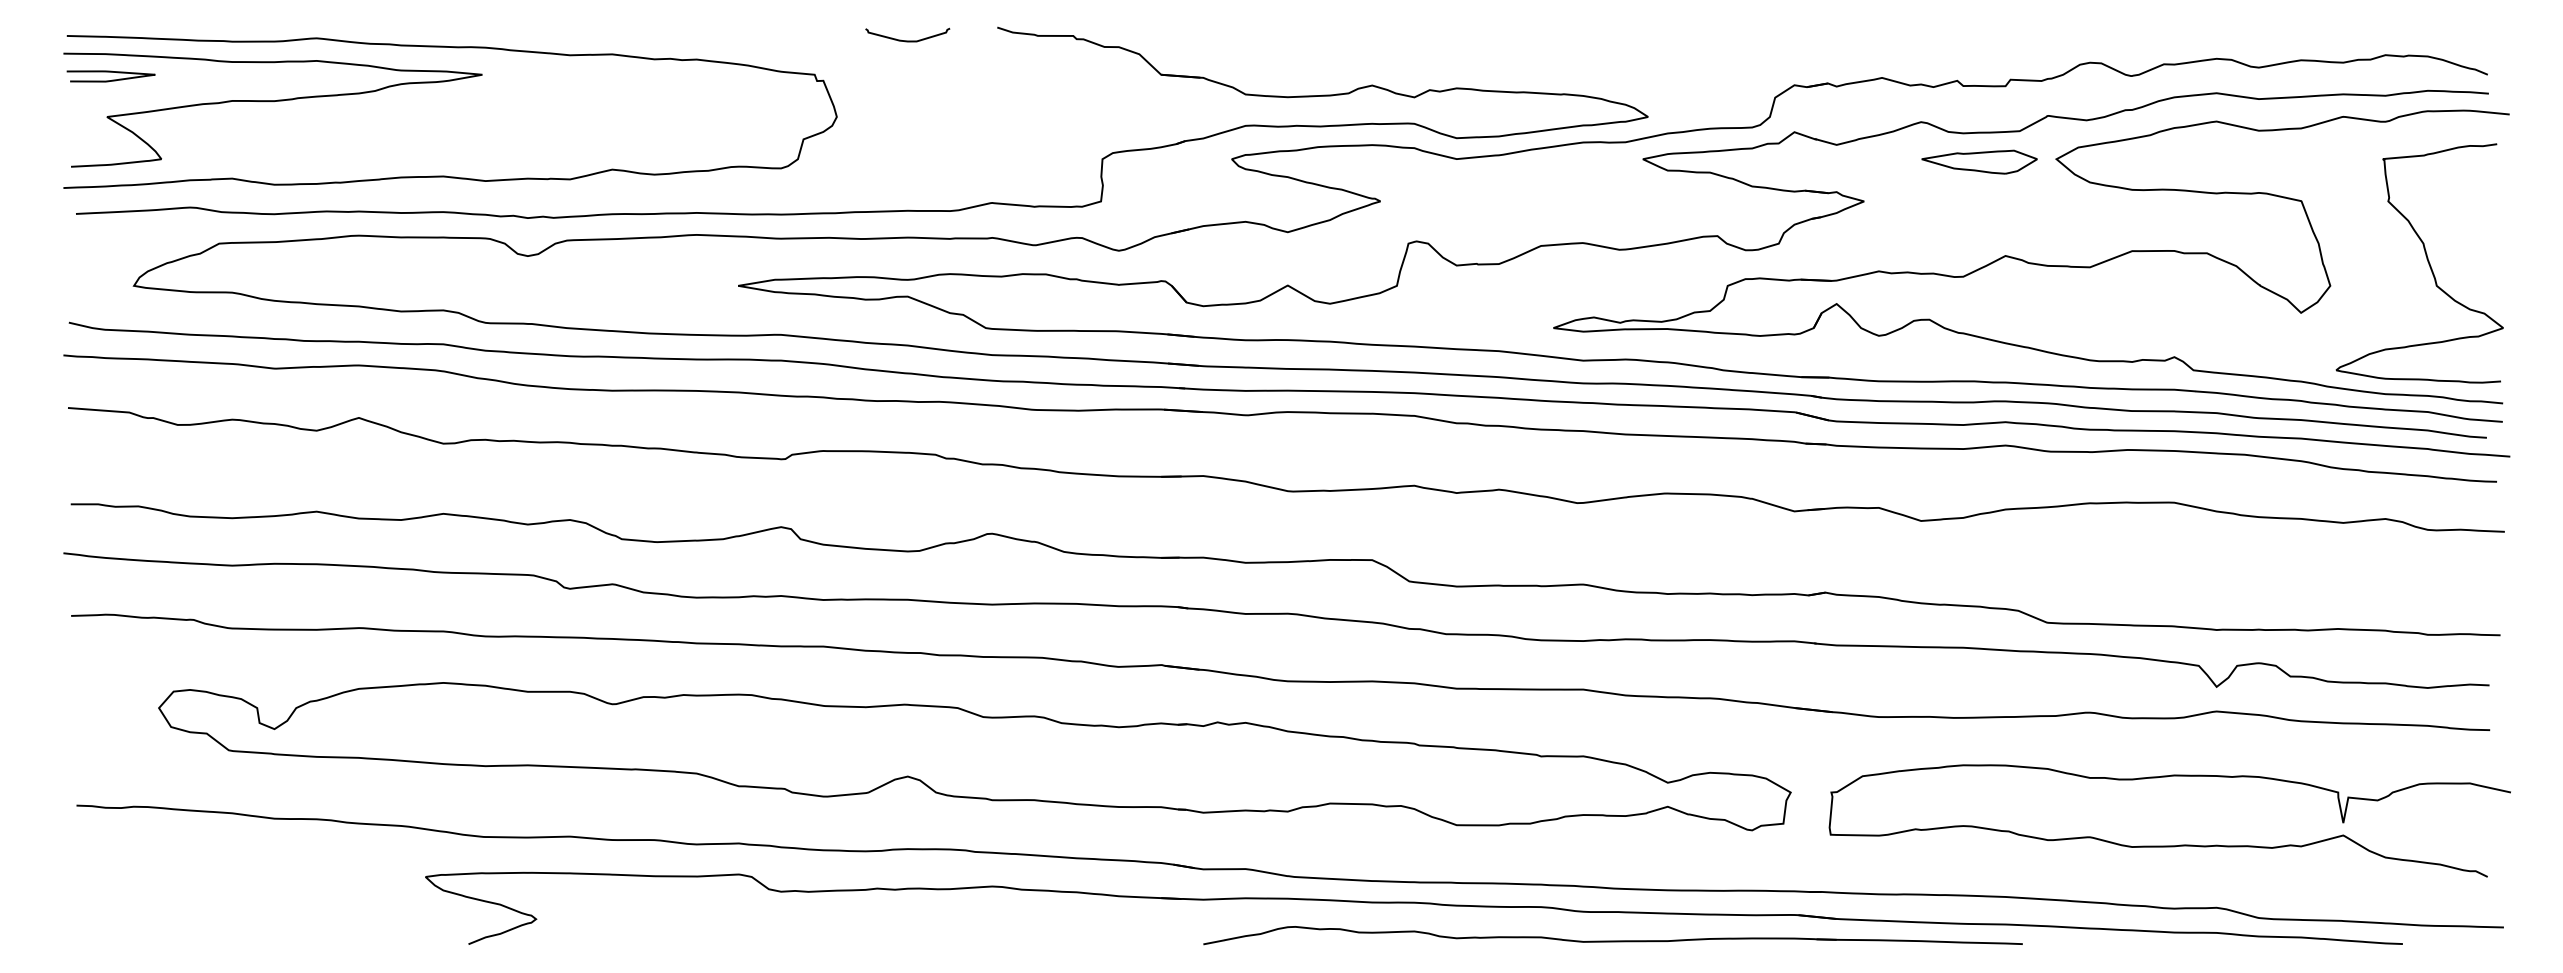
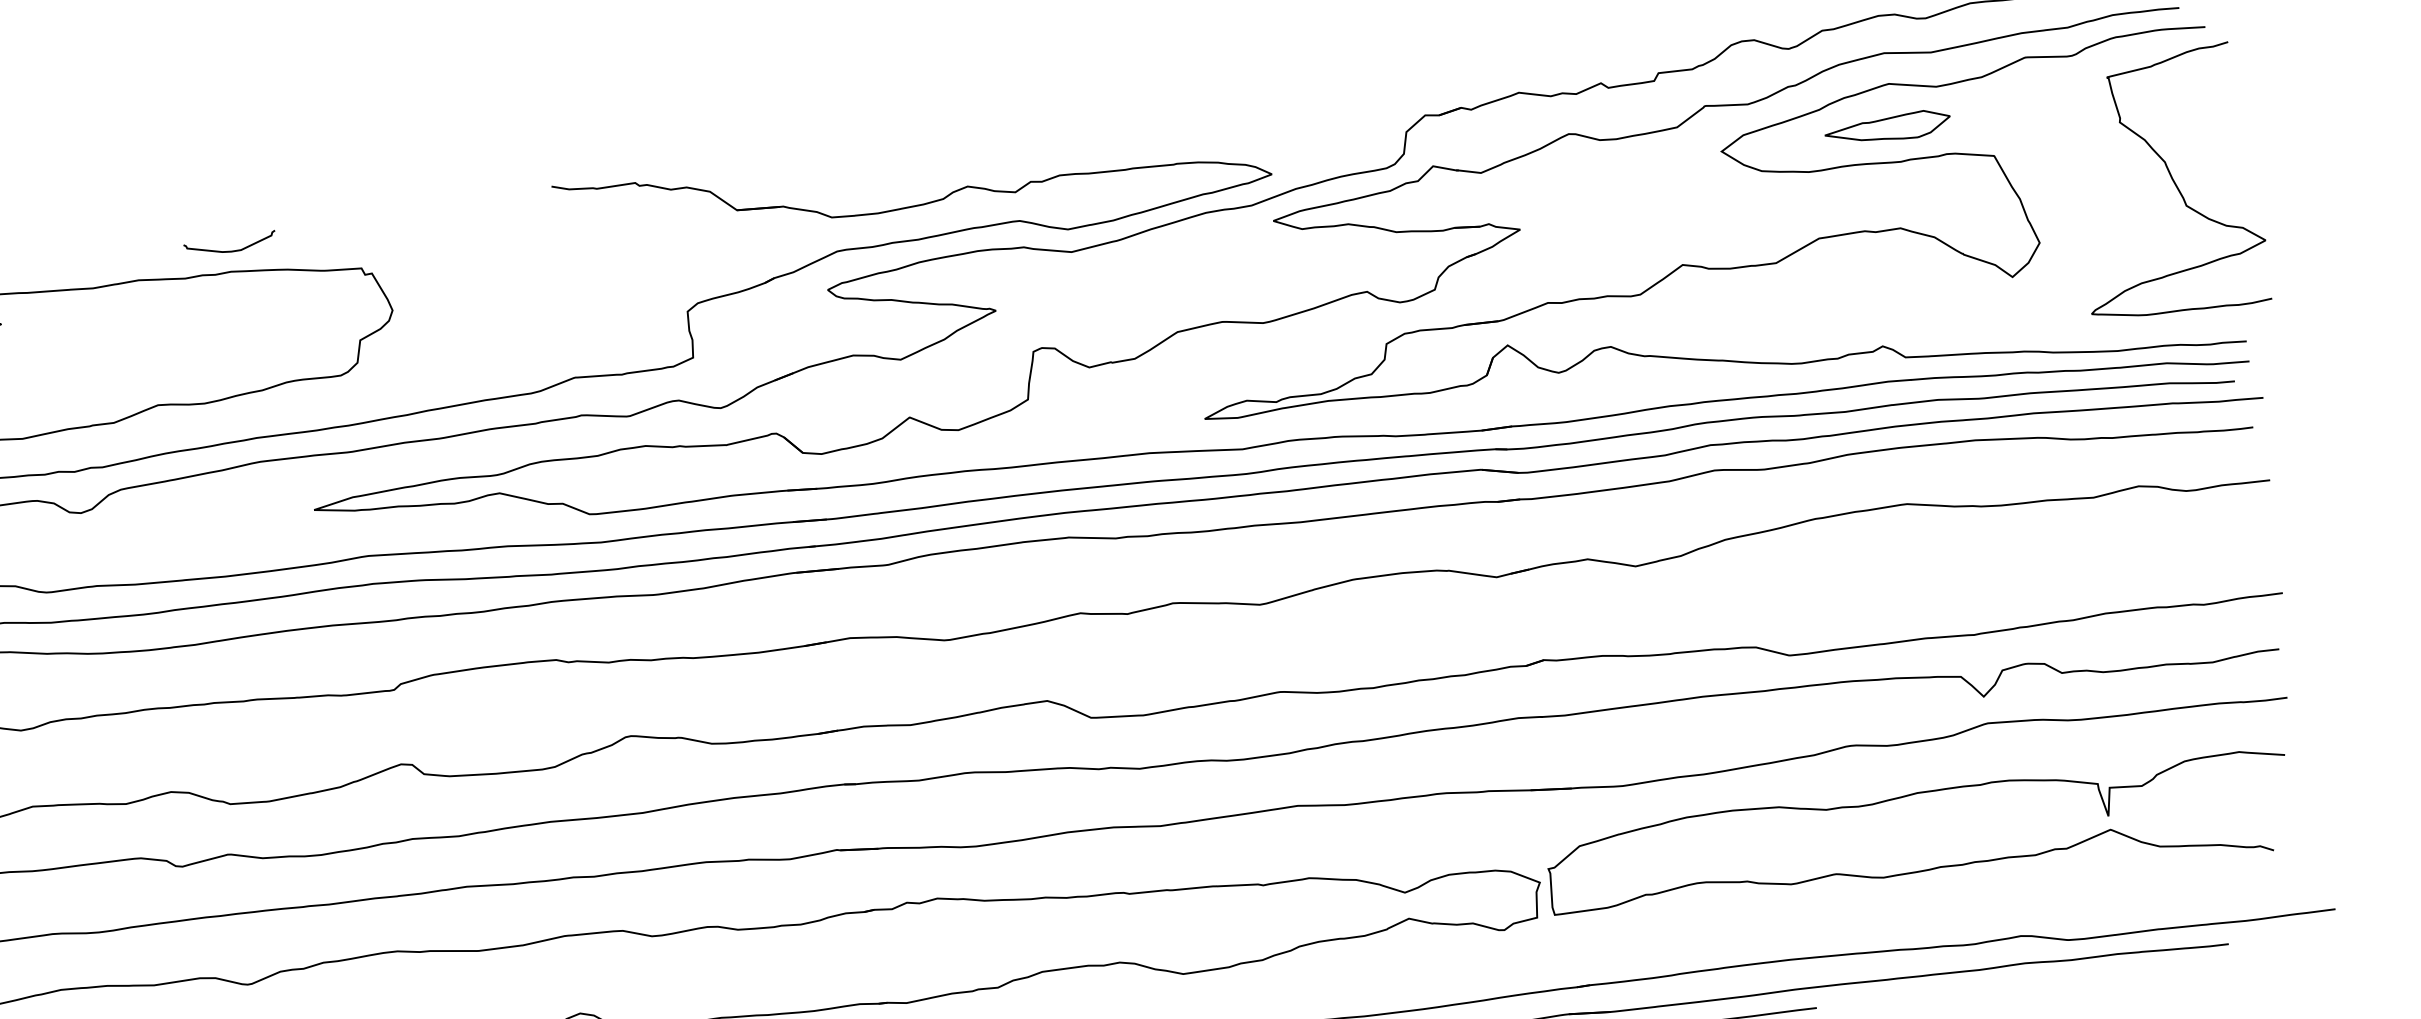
curve: (907, 40) -> (230, 250), moved
part: (1979, 161) -> (1887, 128), moved
curve: (2426, 259) -> (2170, 178), moved
curve: (2169, 845) -> (1923, 869), moved

